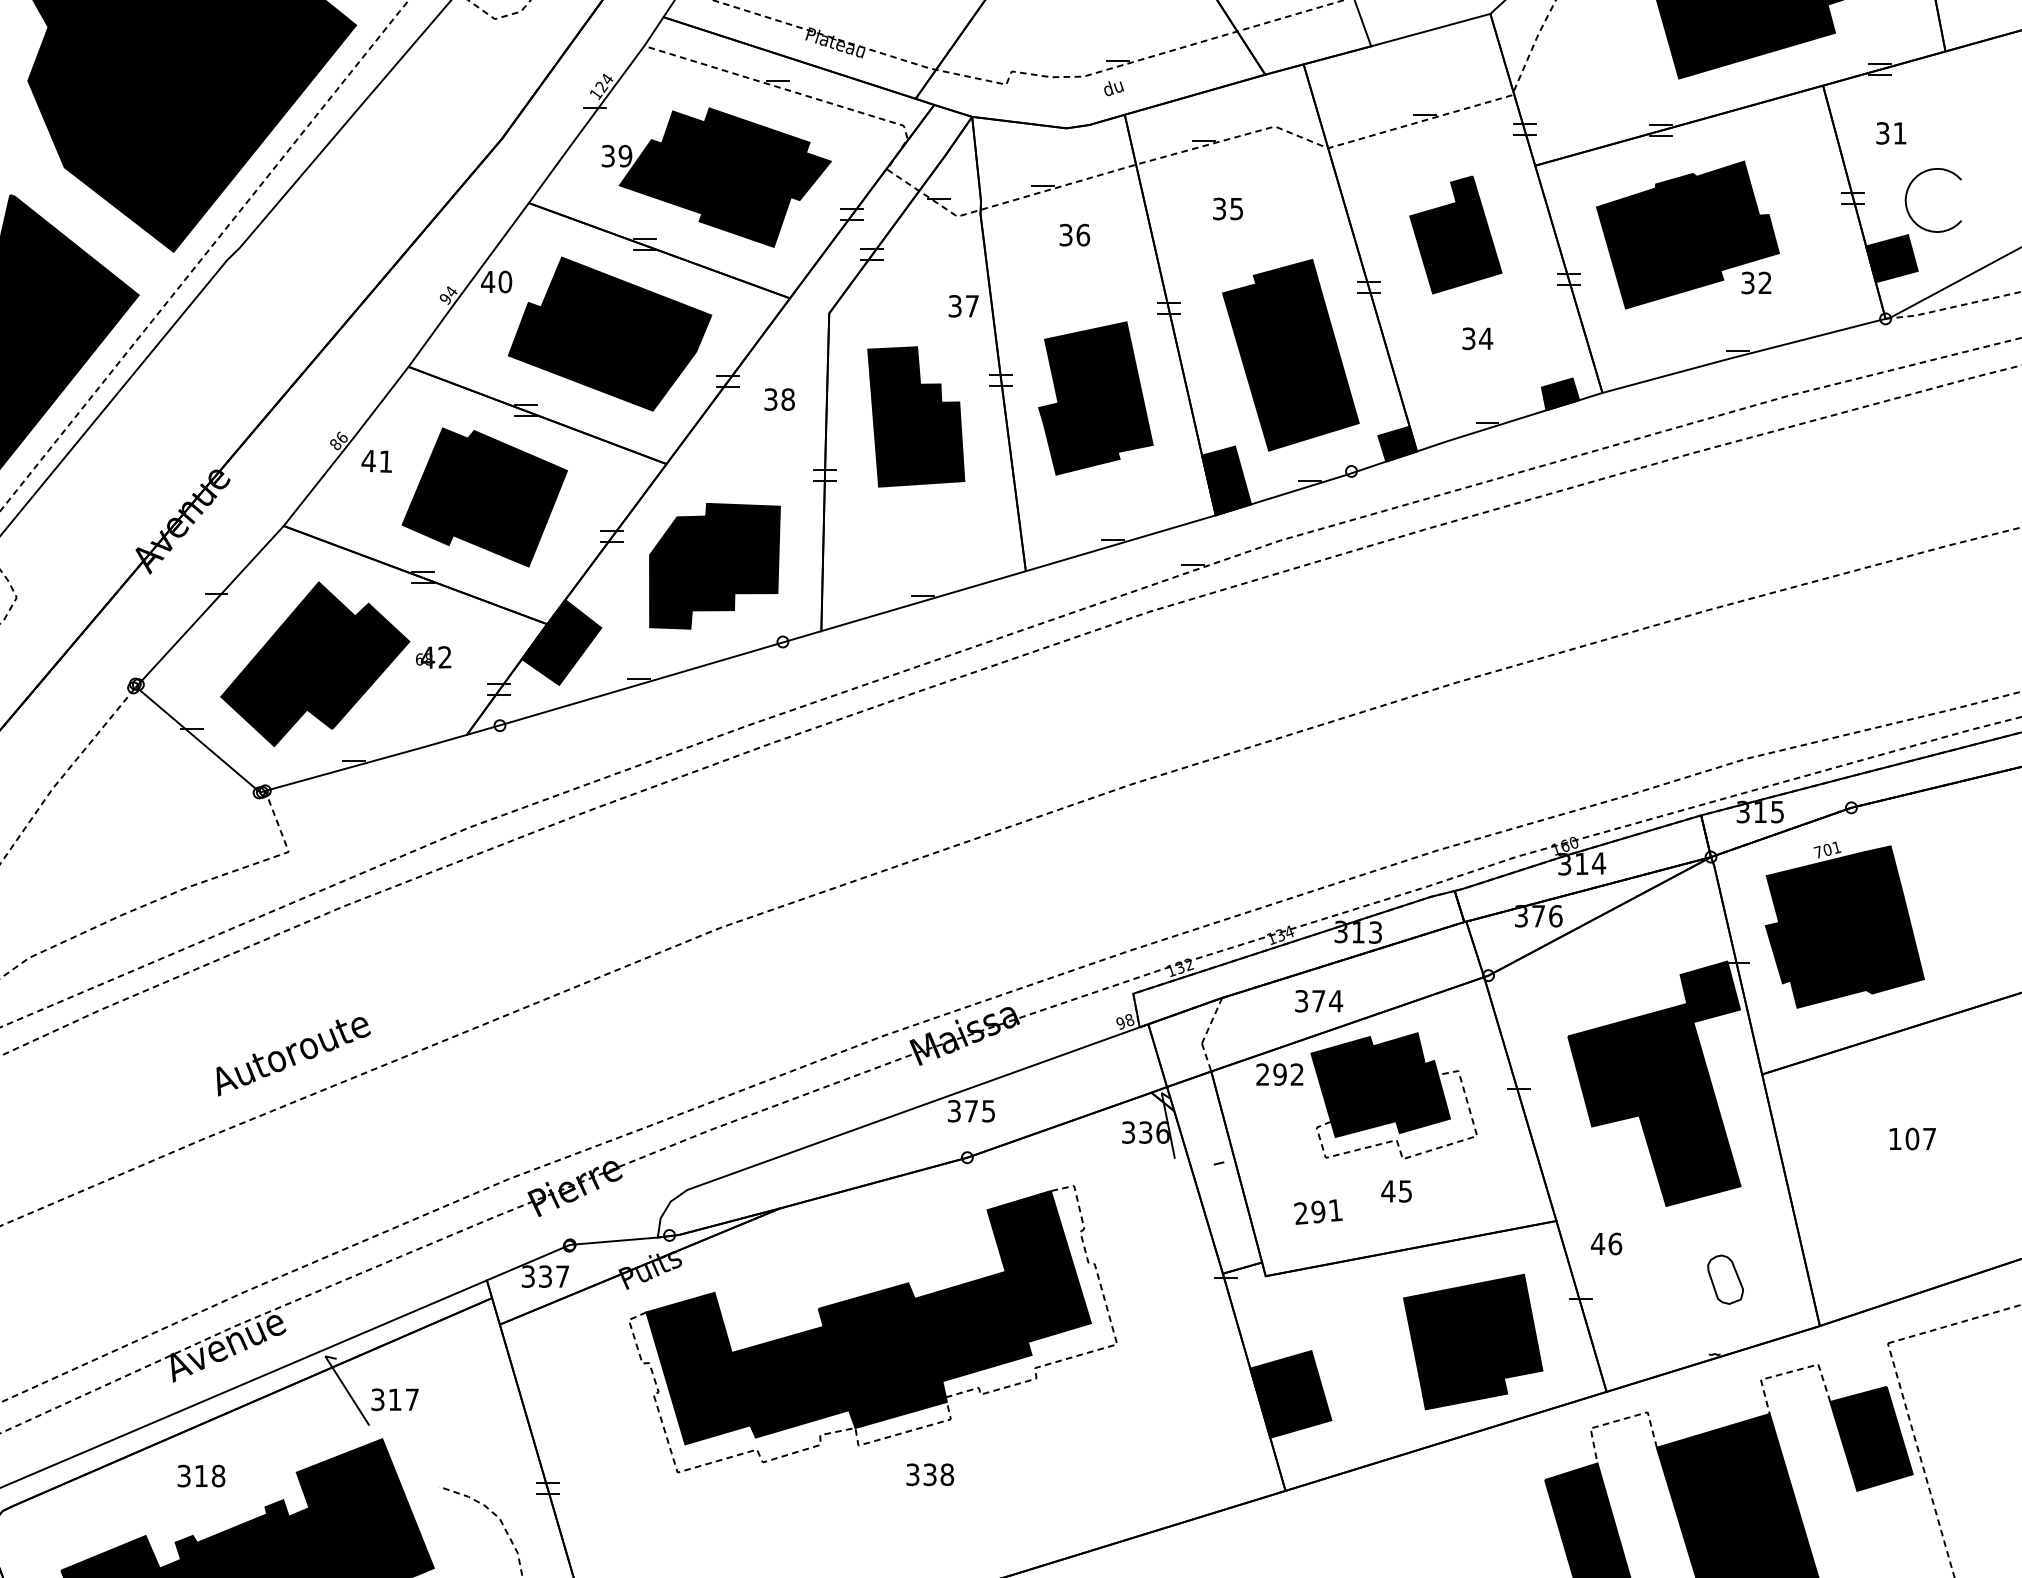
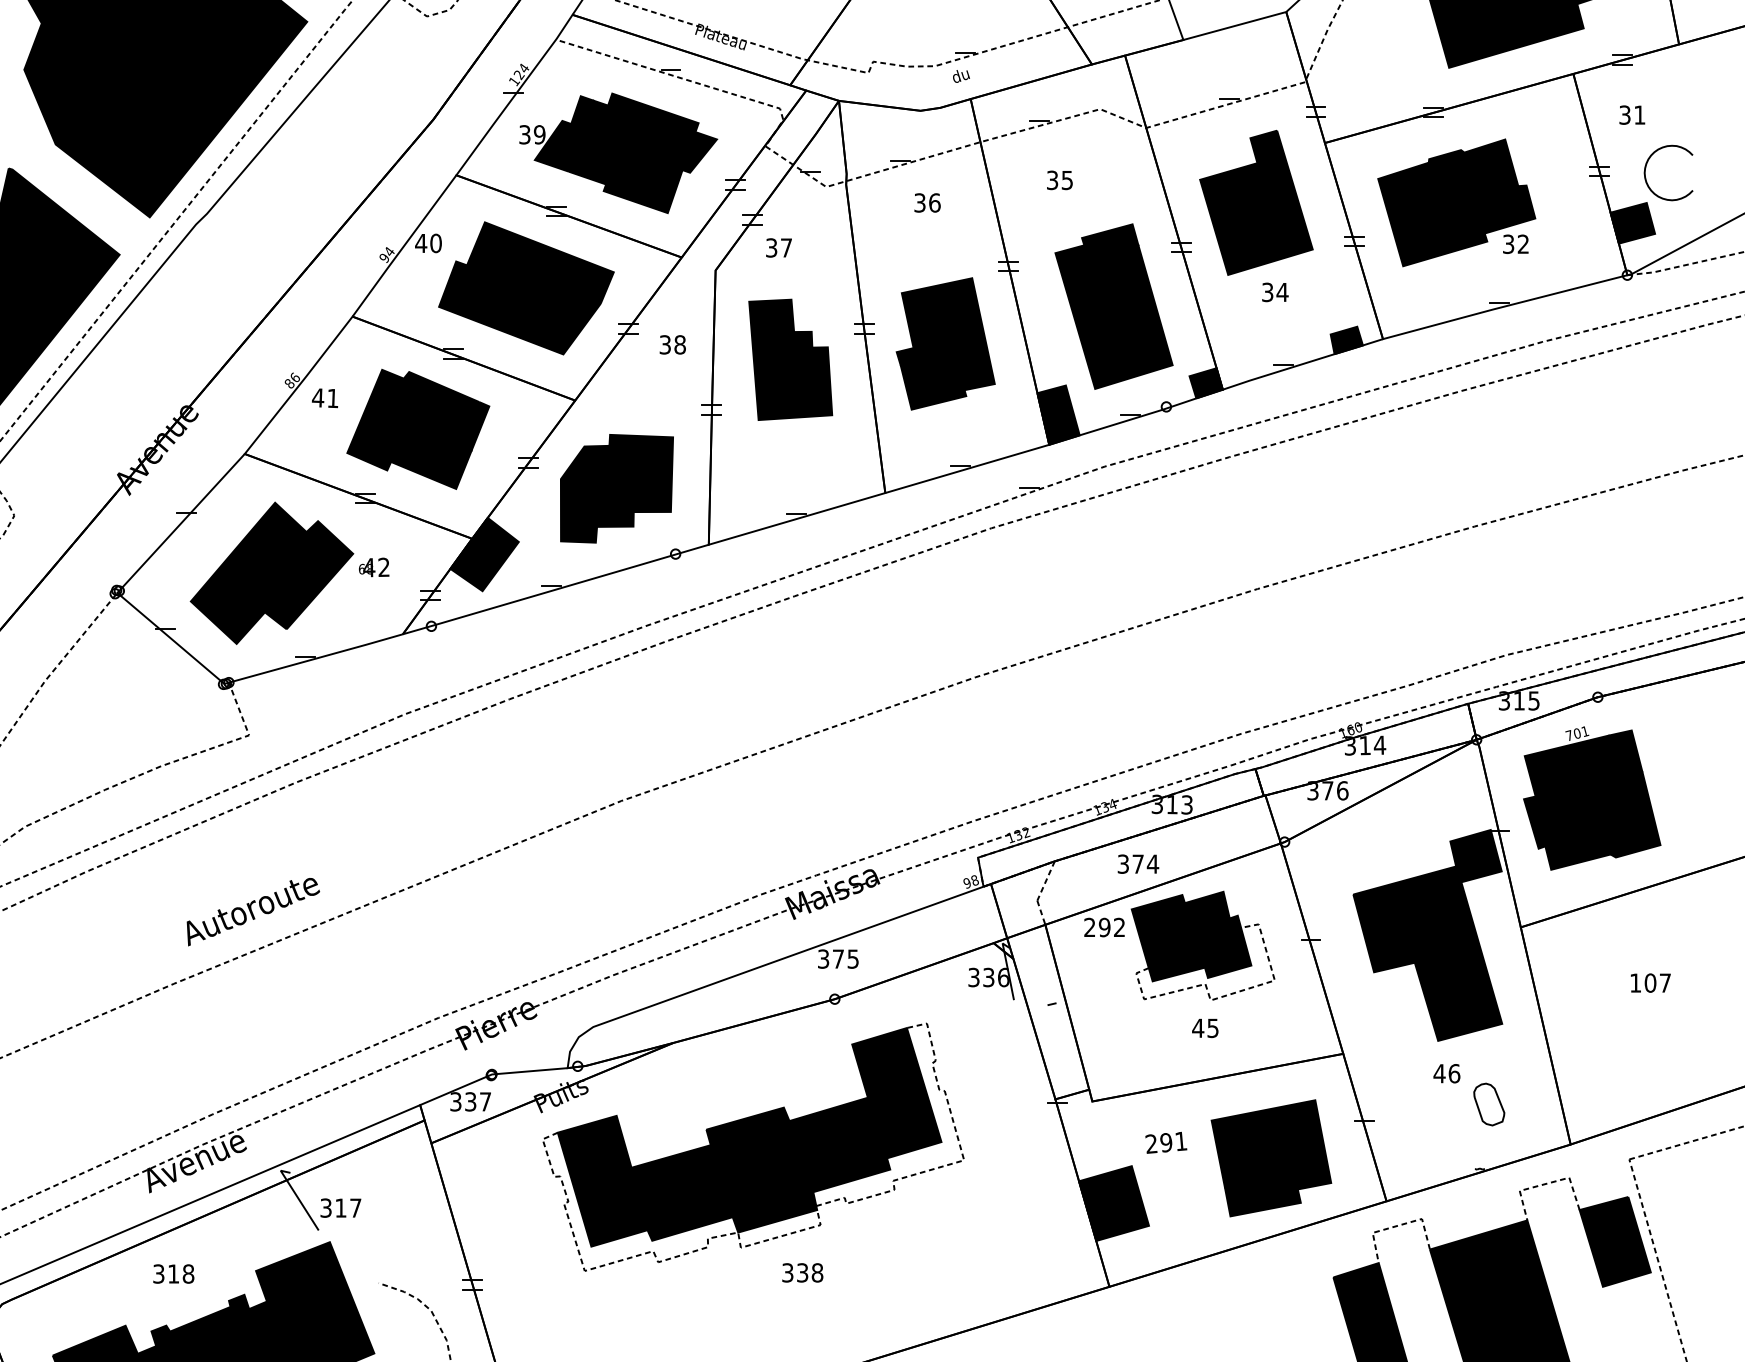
part: (1455, 234) -> (1256, 202), size x1.43
text: (963, 306) -> (778, 248), moved
text: (1318, 1211) -> (1166, 1142), moved
text: (1606, 1243) -> (1446, 1073), moved

